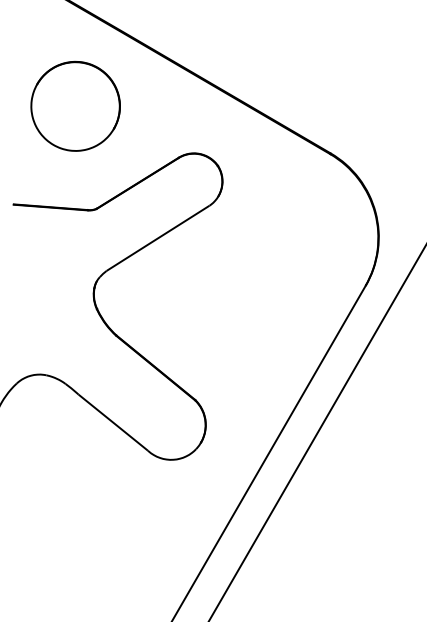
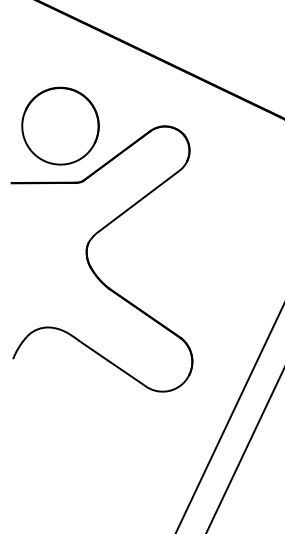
part: (75, 105) -> (60, 125), moved

